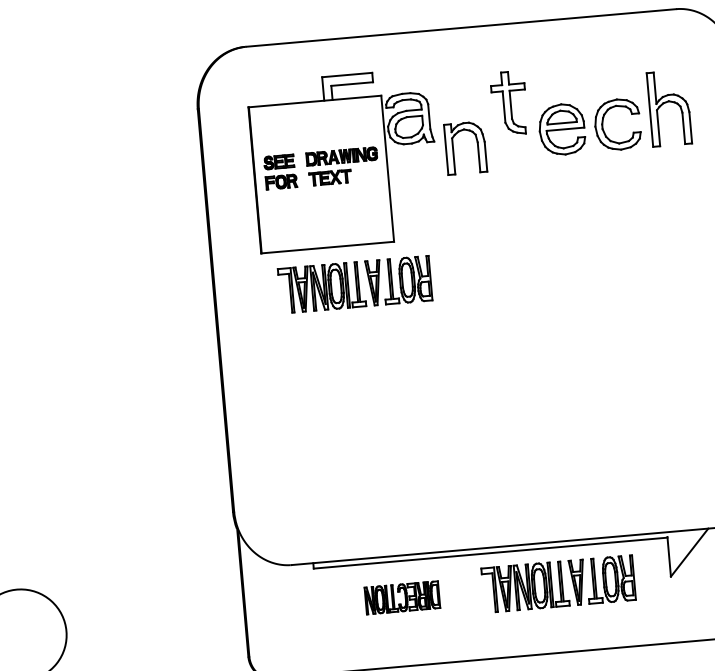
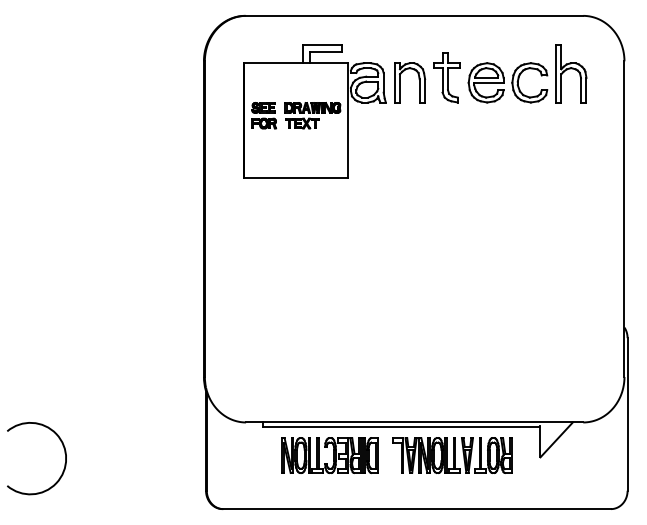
part: (613, 113) -> (527, 73), moved
part: (476, 143) -> (418, 79), moved
part: (355, 284) -> (314, 208), removed
part: (401, 597) -> (329, 455), size x1.67

